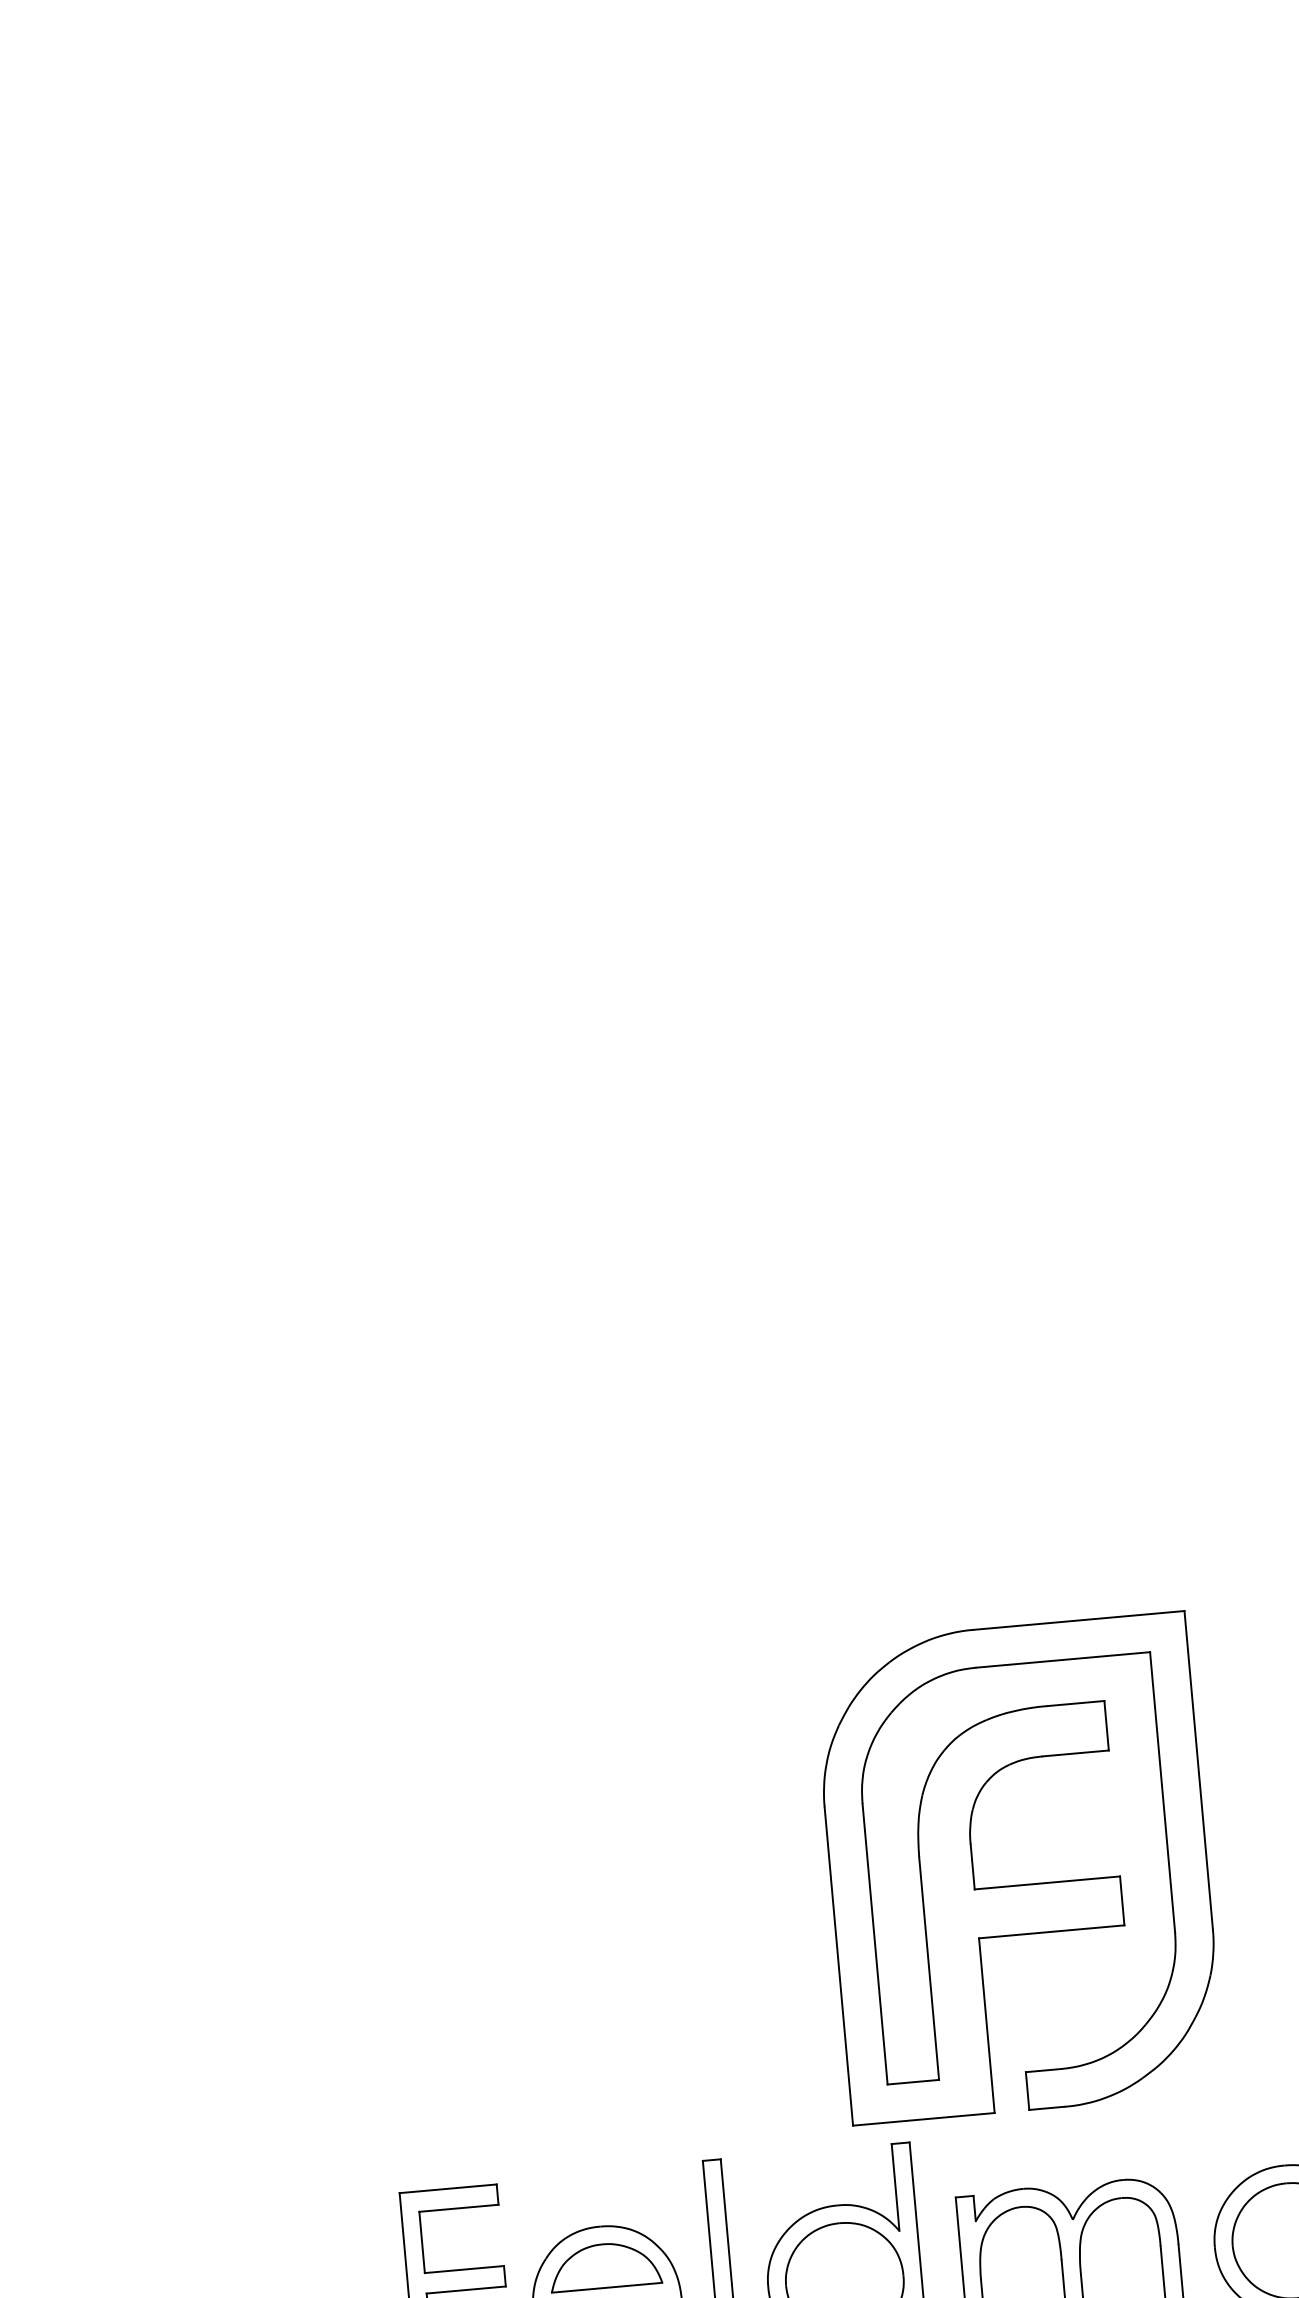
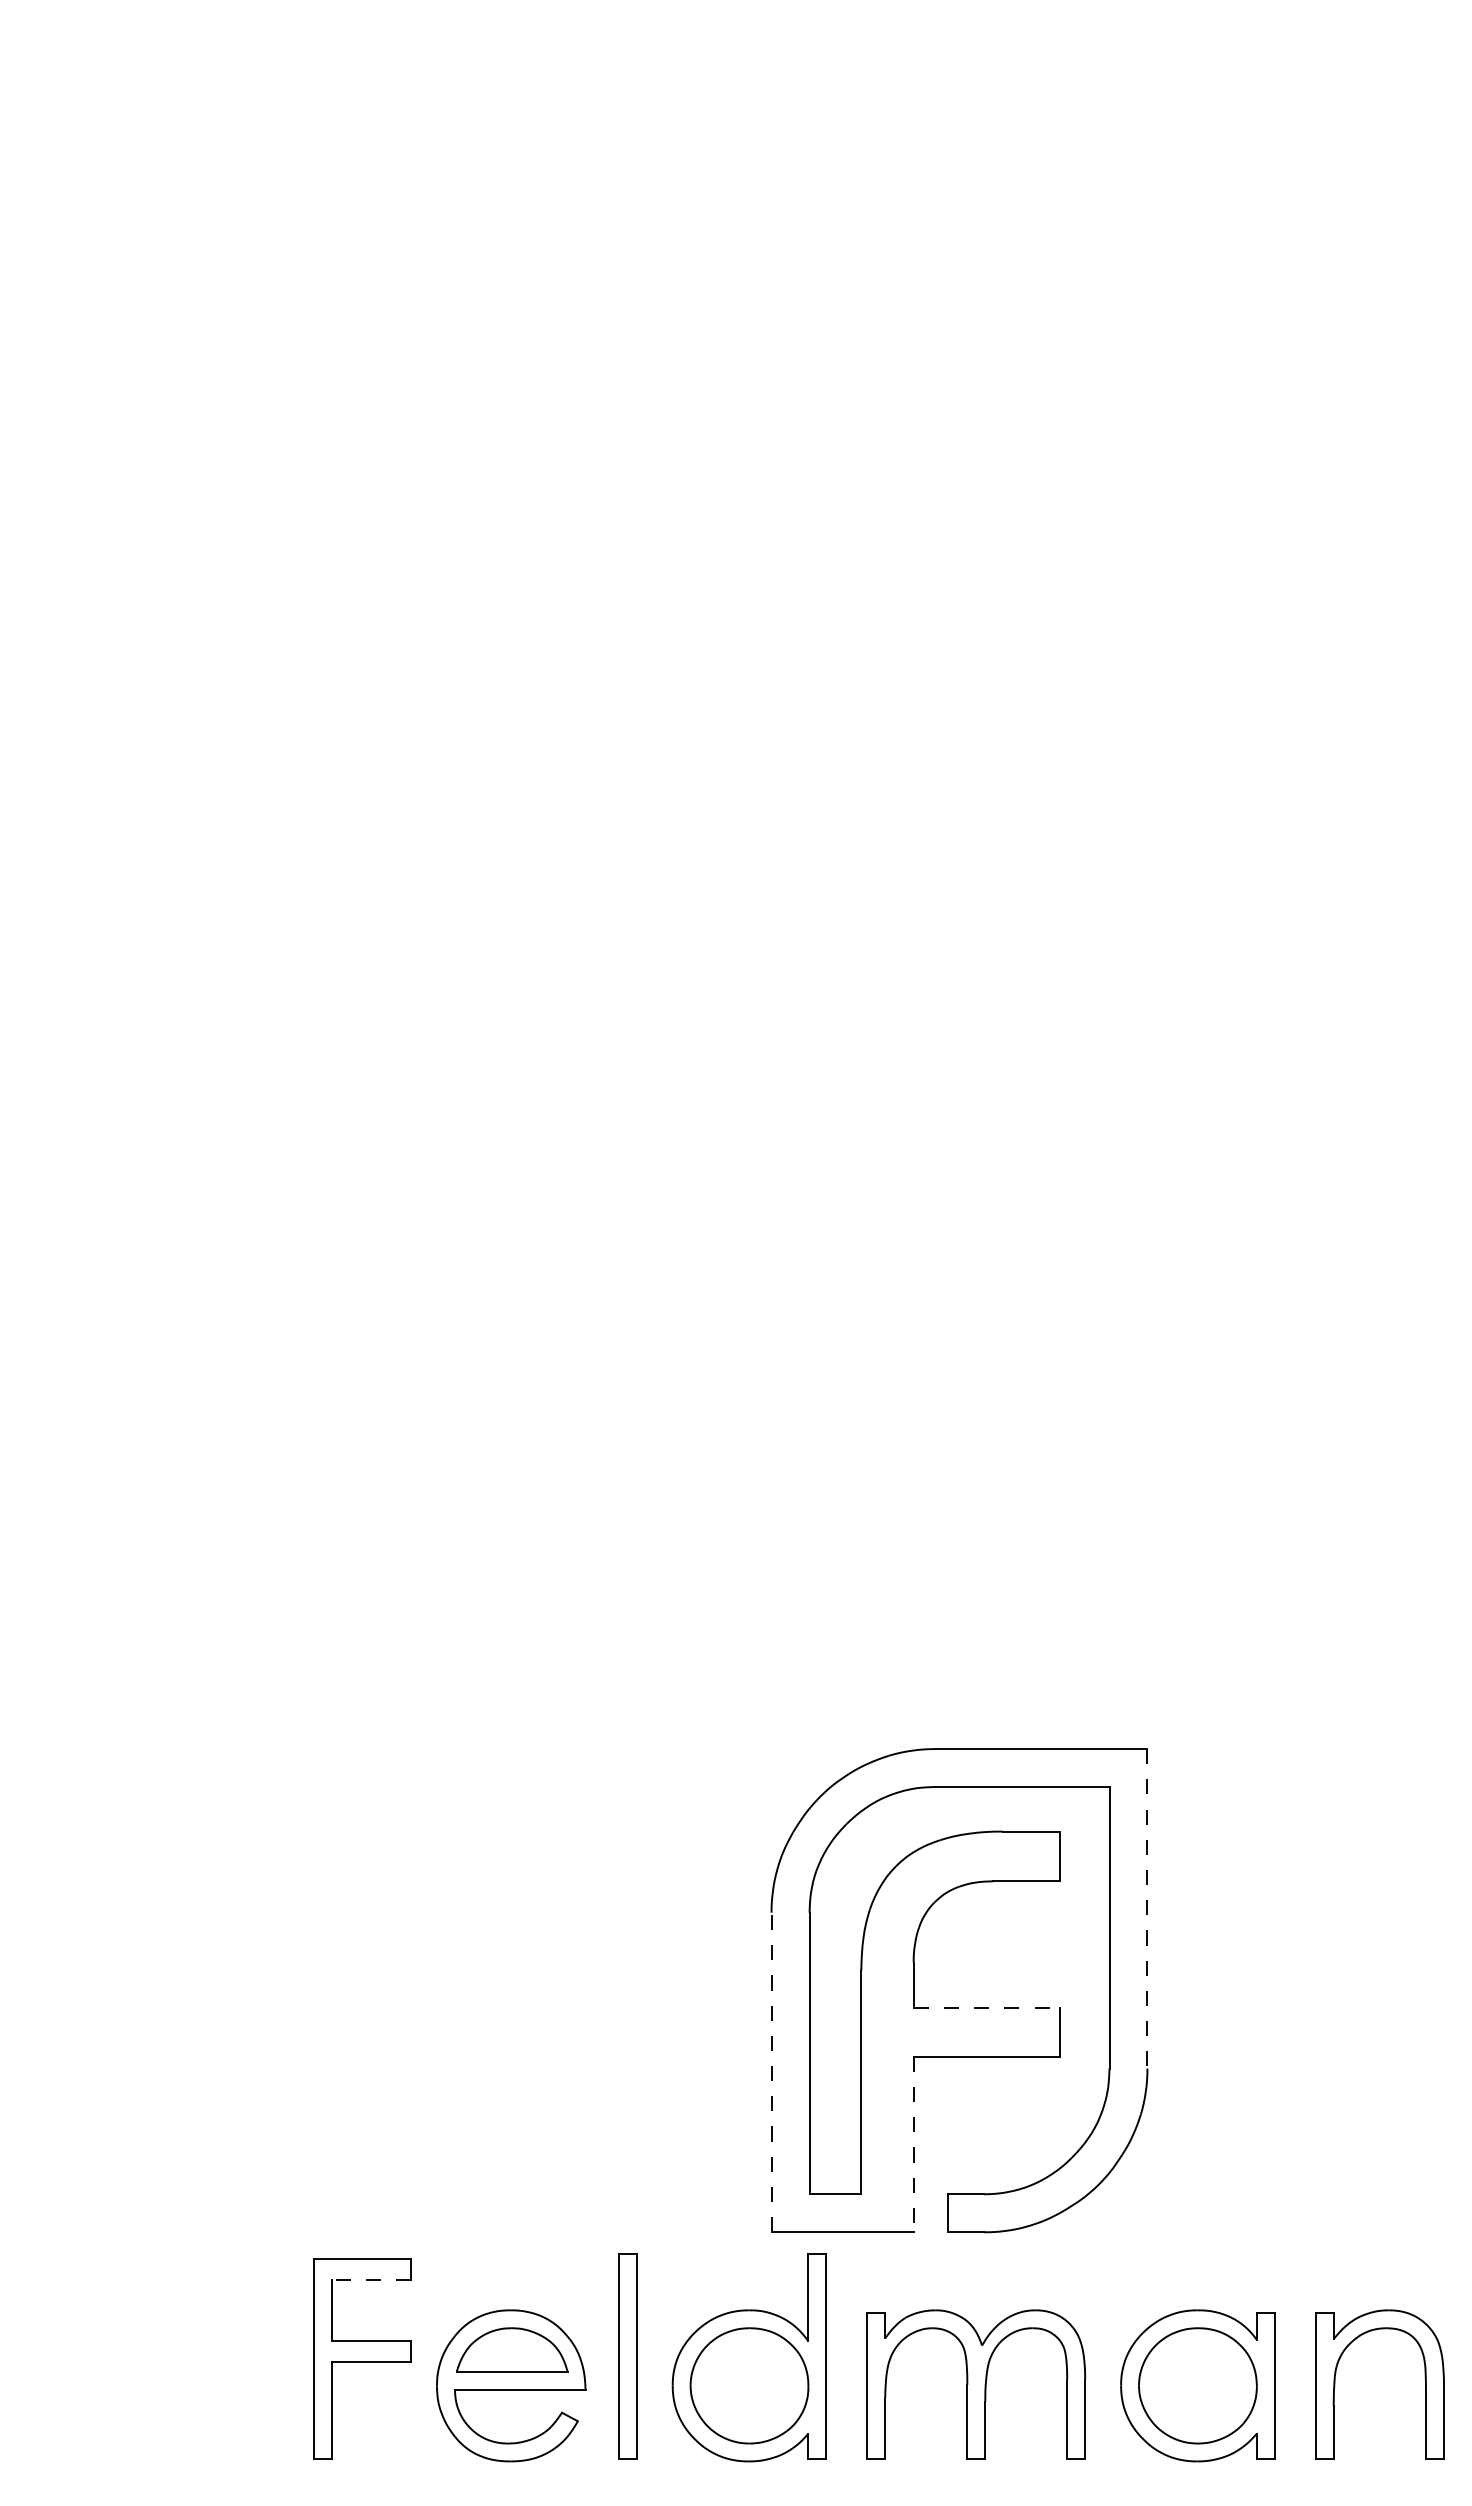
line: (1198, 1769) -> (1147, 1908), solid -> dashed
line: (1047, 1882) -> (986, 2007), solid -> dashed
line: (838, 1966) -> (771, 2072), solid -> dashed
line: (986, 2025) -> (913, 2144), solid -> dashed
line: (458, 2208) -> (371, 2279), solid -> dashed

